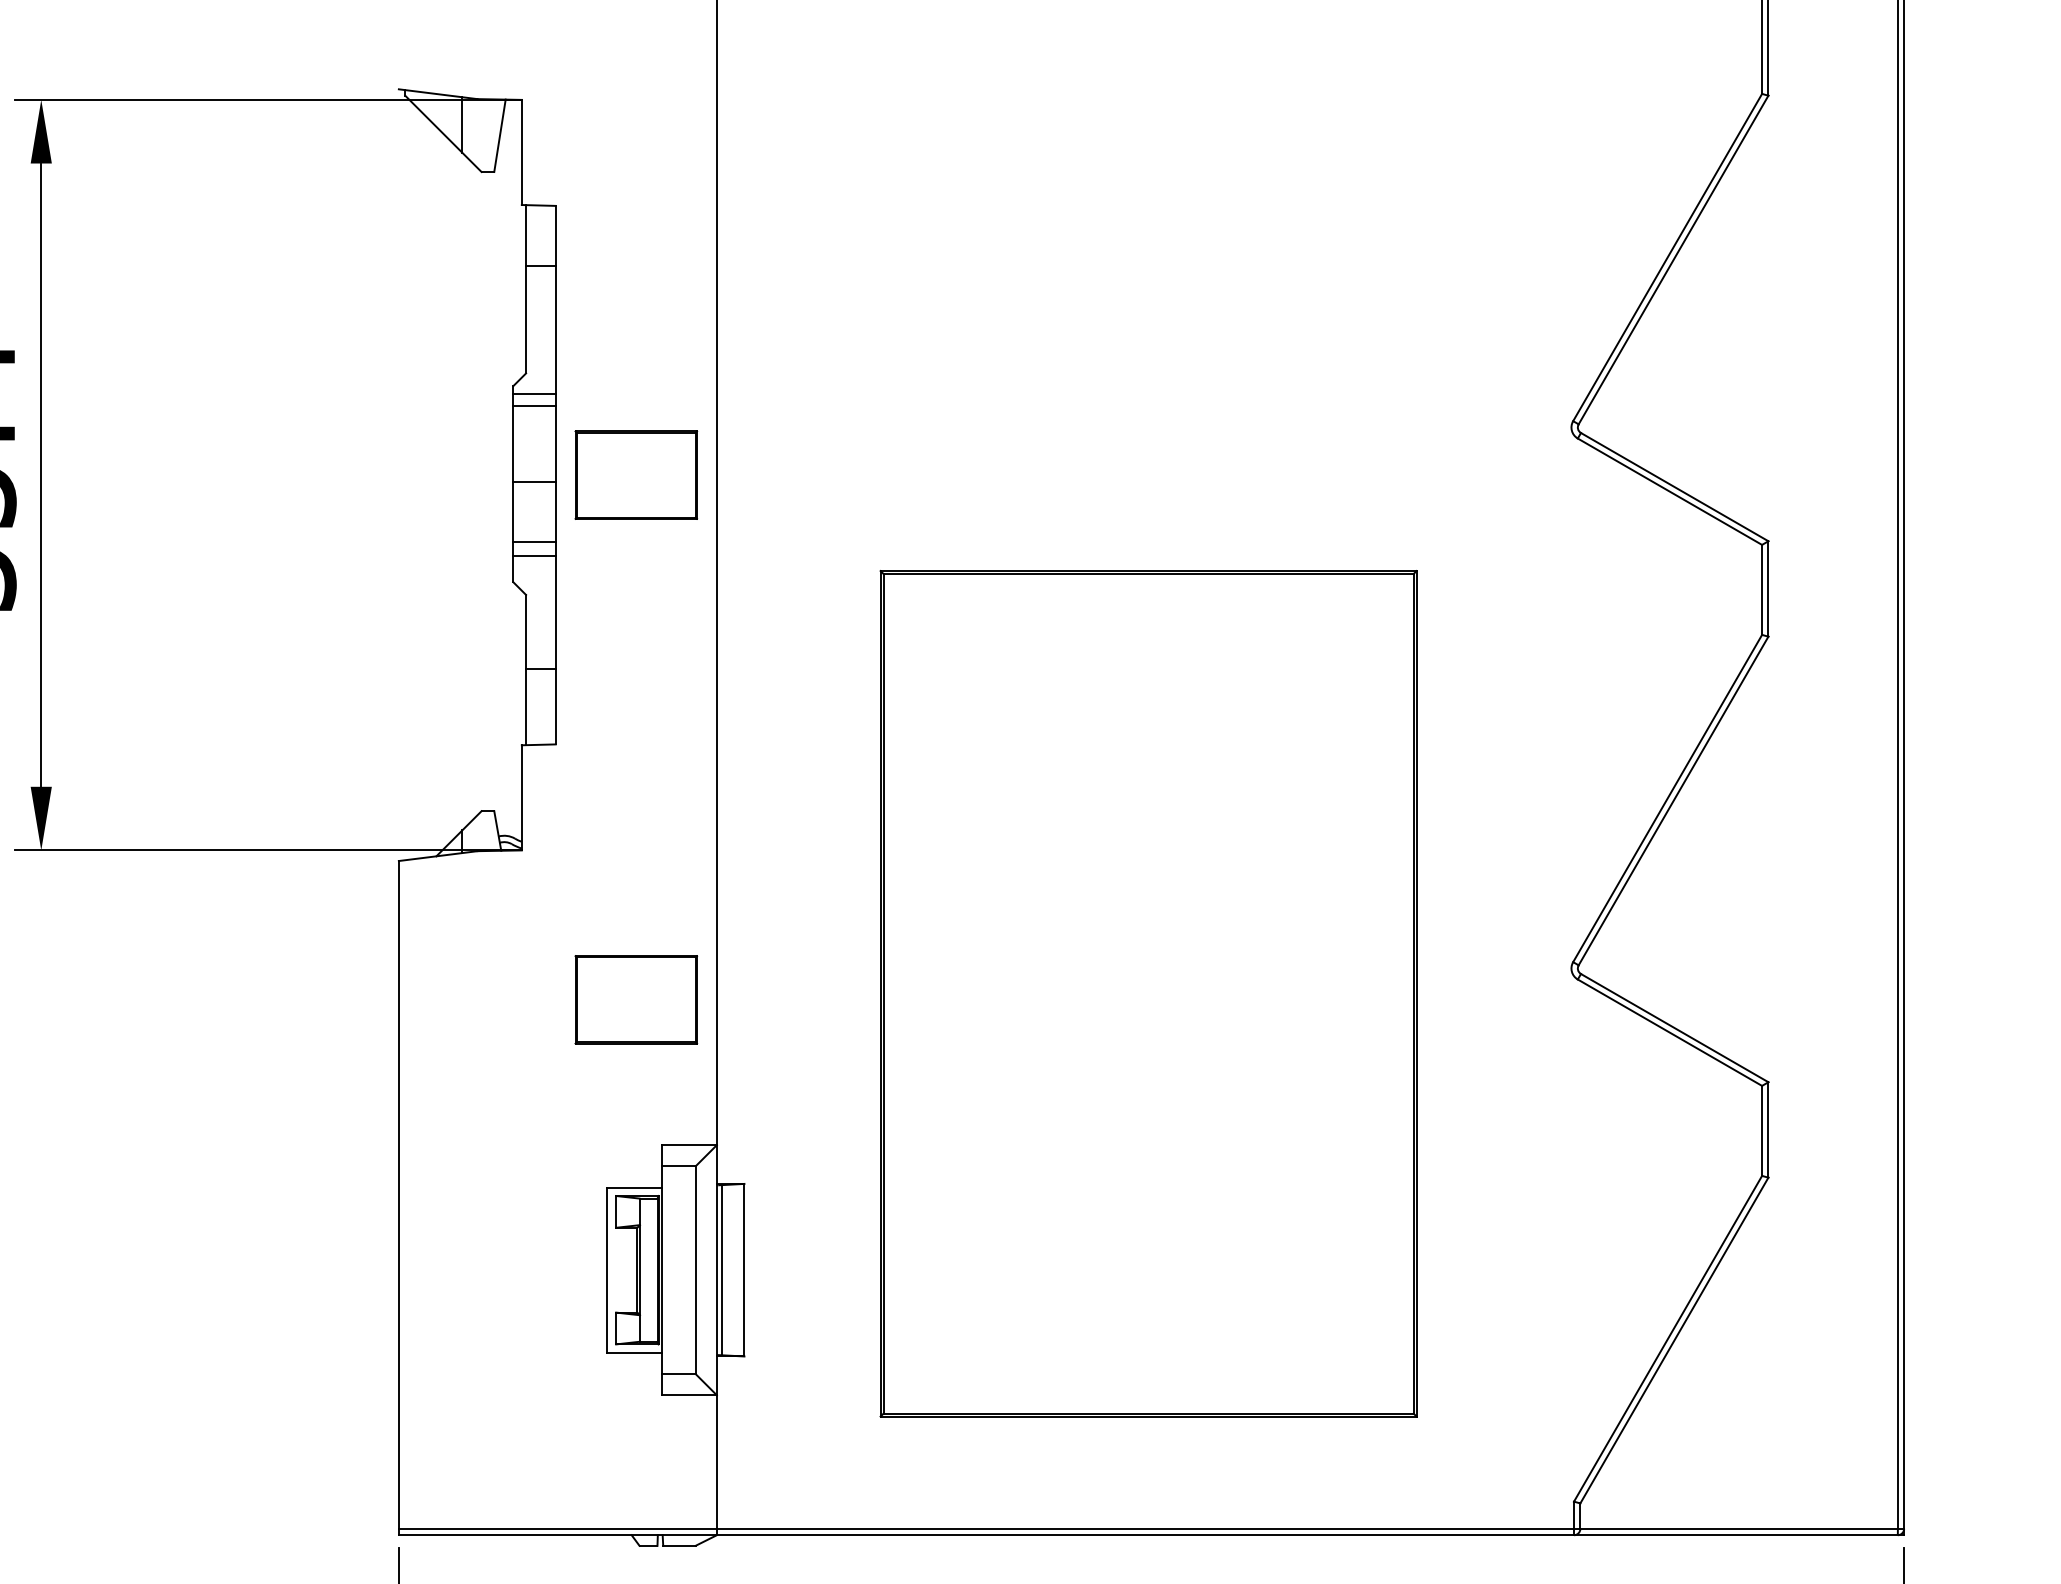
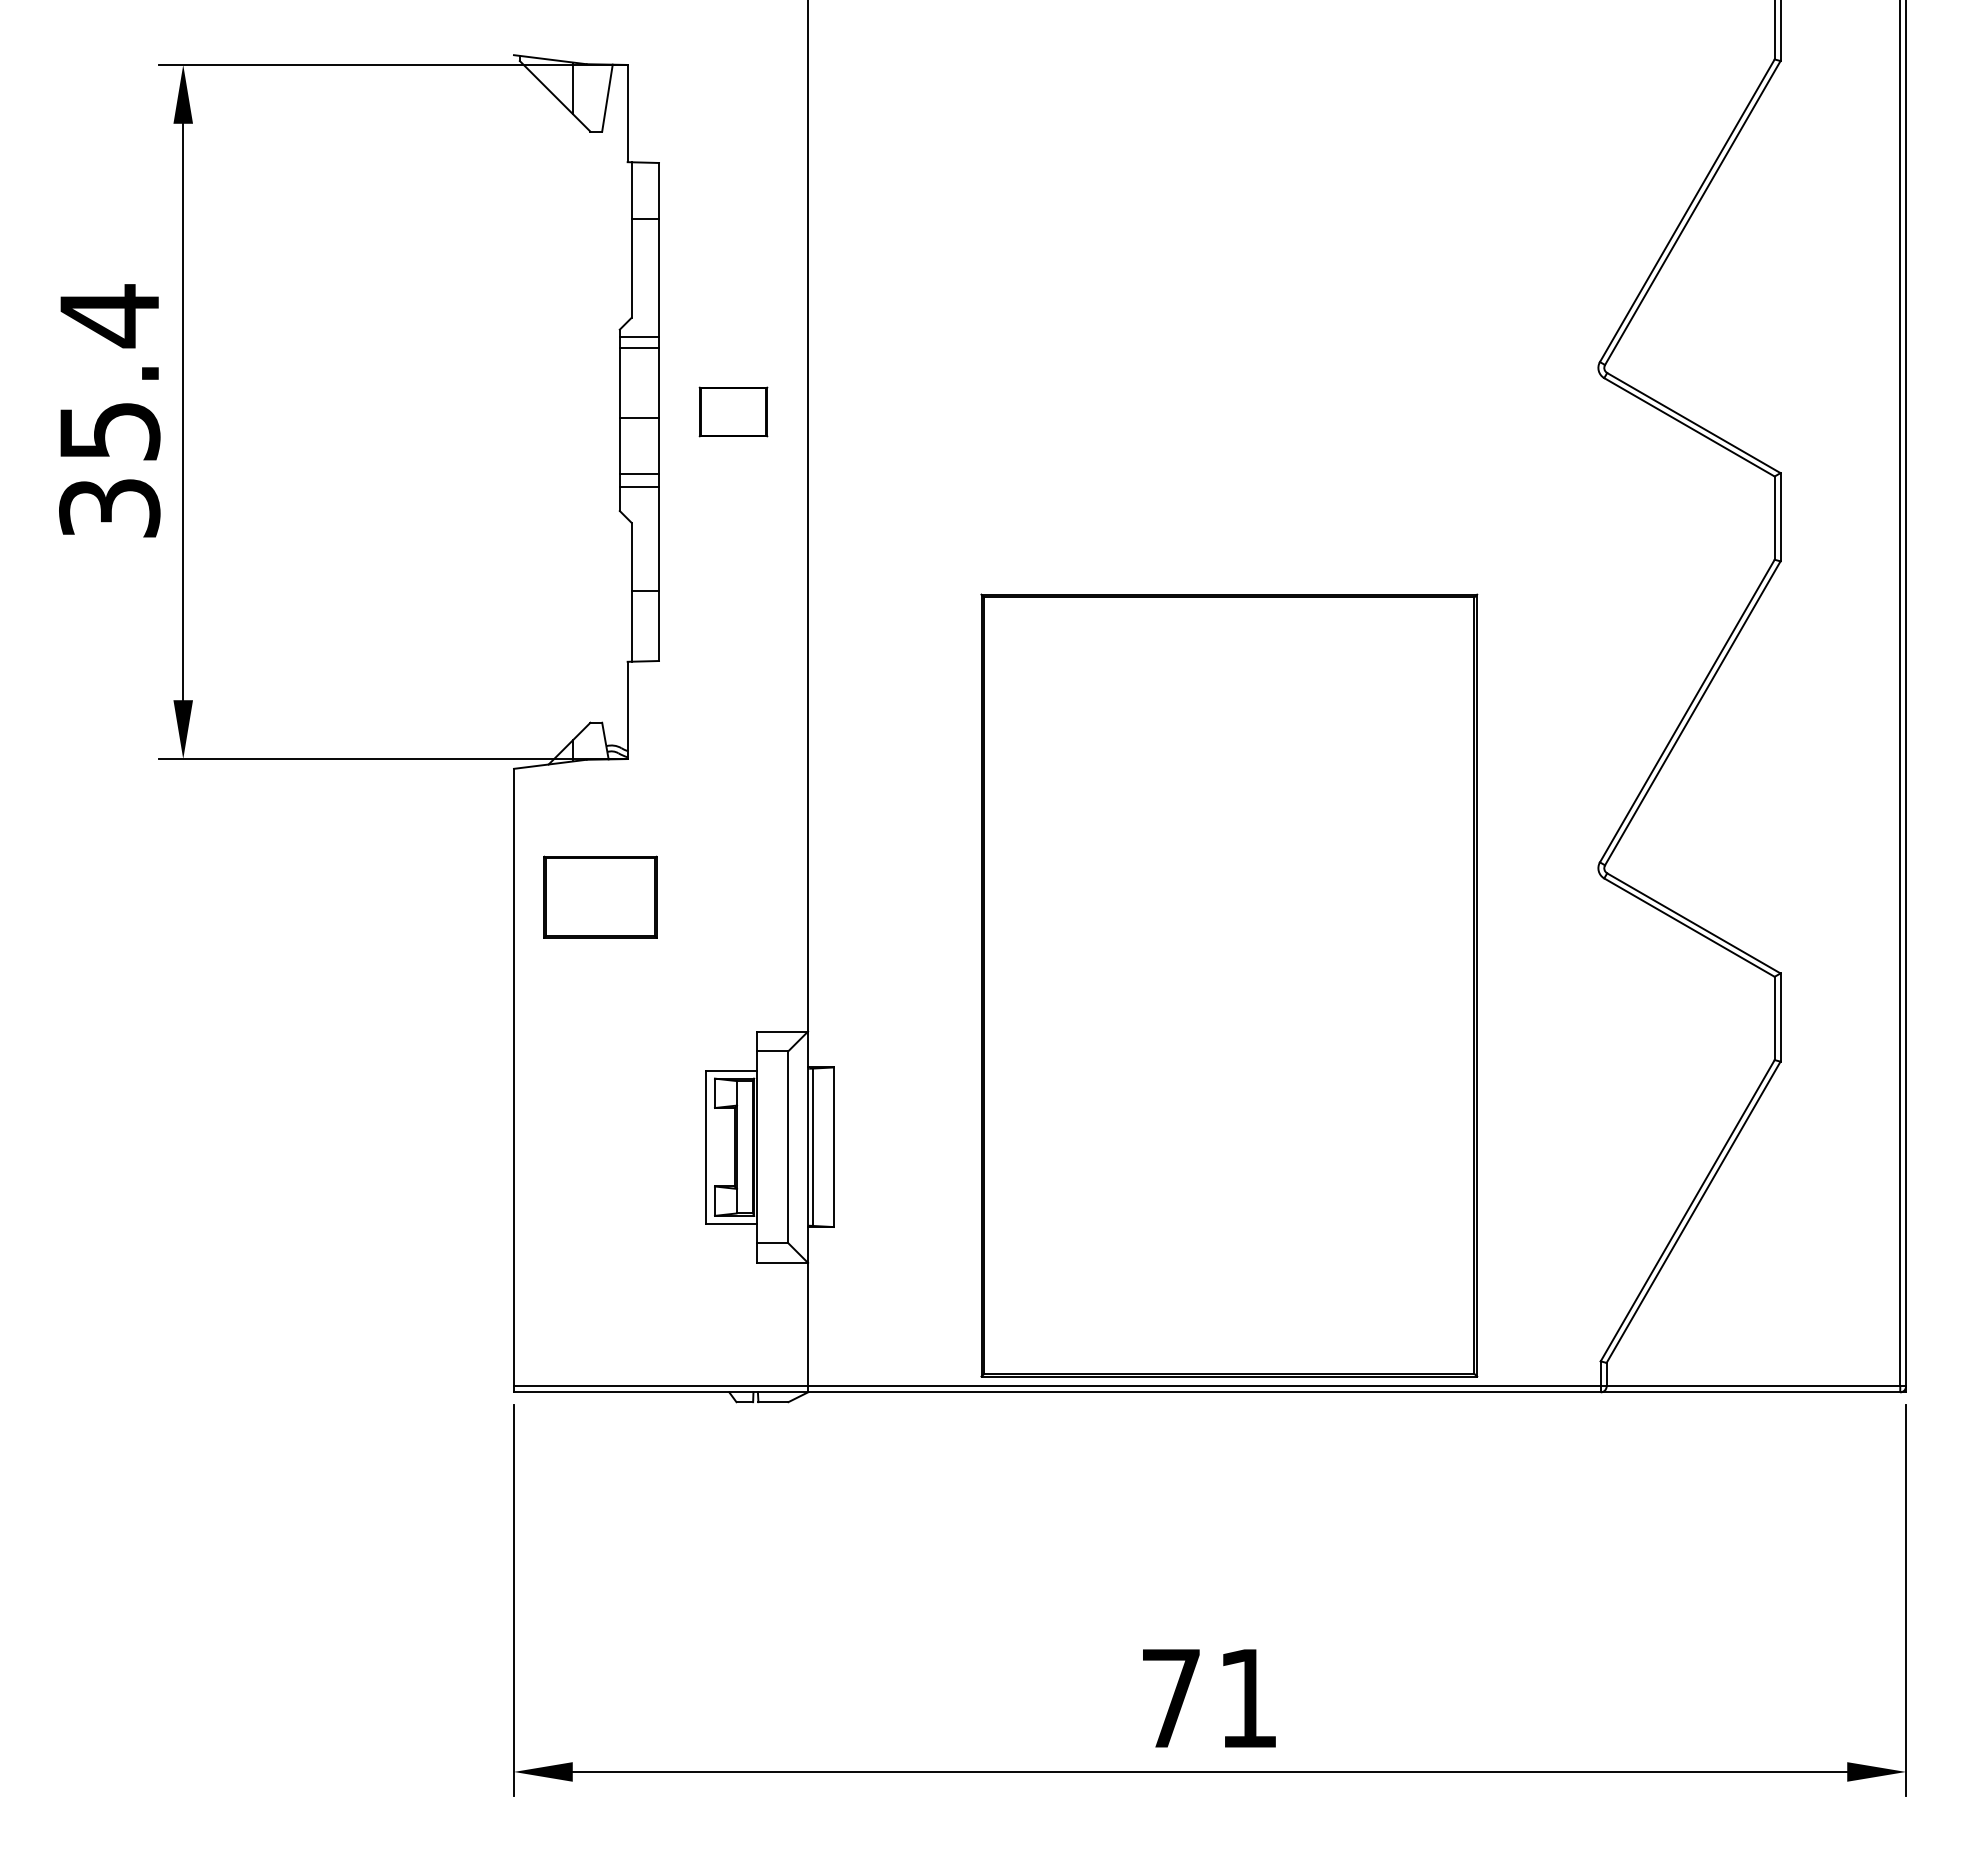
part: (636, 474) -> (733, 411), size x0.6
part: (1148, 993) -> (1229, 985), moved
part: (636, 999) -> (600, 896), moved

